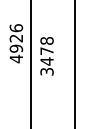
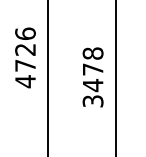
text: (16, 48) -> (25, 65), 4926 -> 4726
text: (46, 56) -> (92, 77), moved

